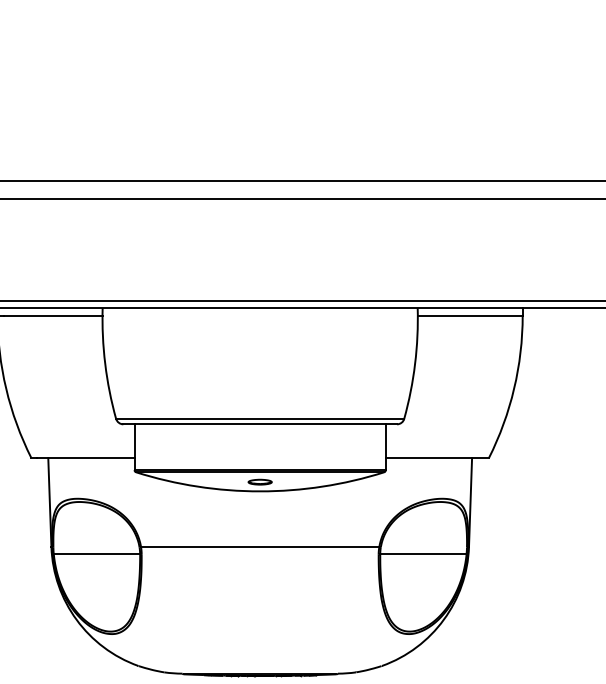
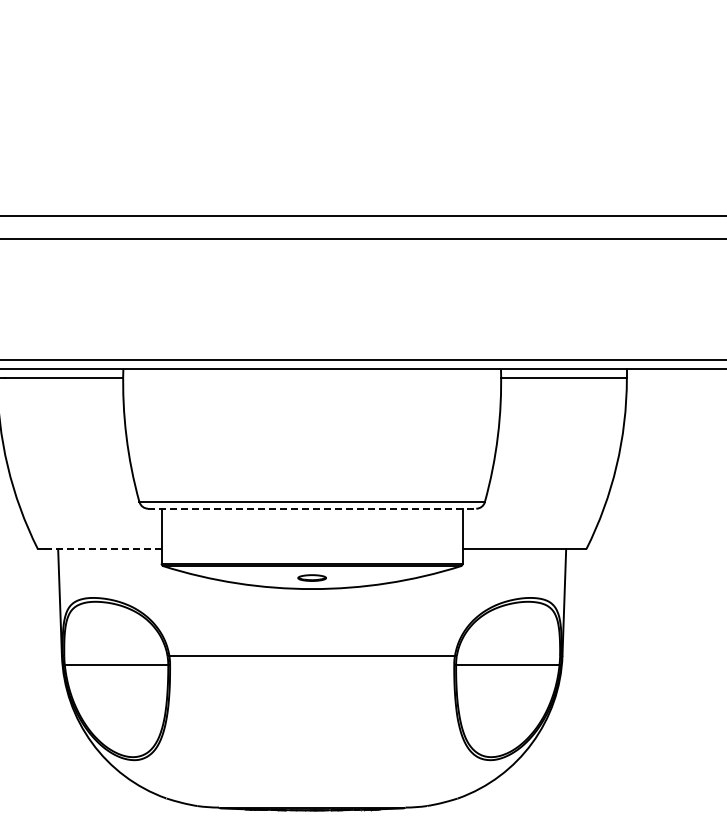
line: (260, 424) -> (312, 508), solid -> dashed
line: (86, 458) -> (103, 549), solid -> dashed

